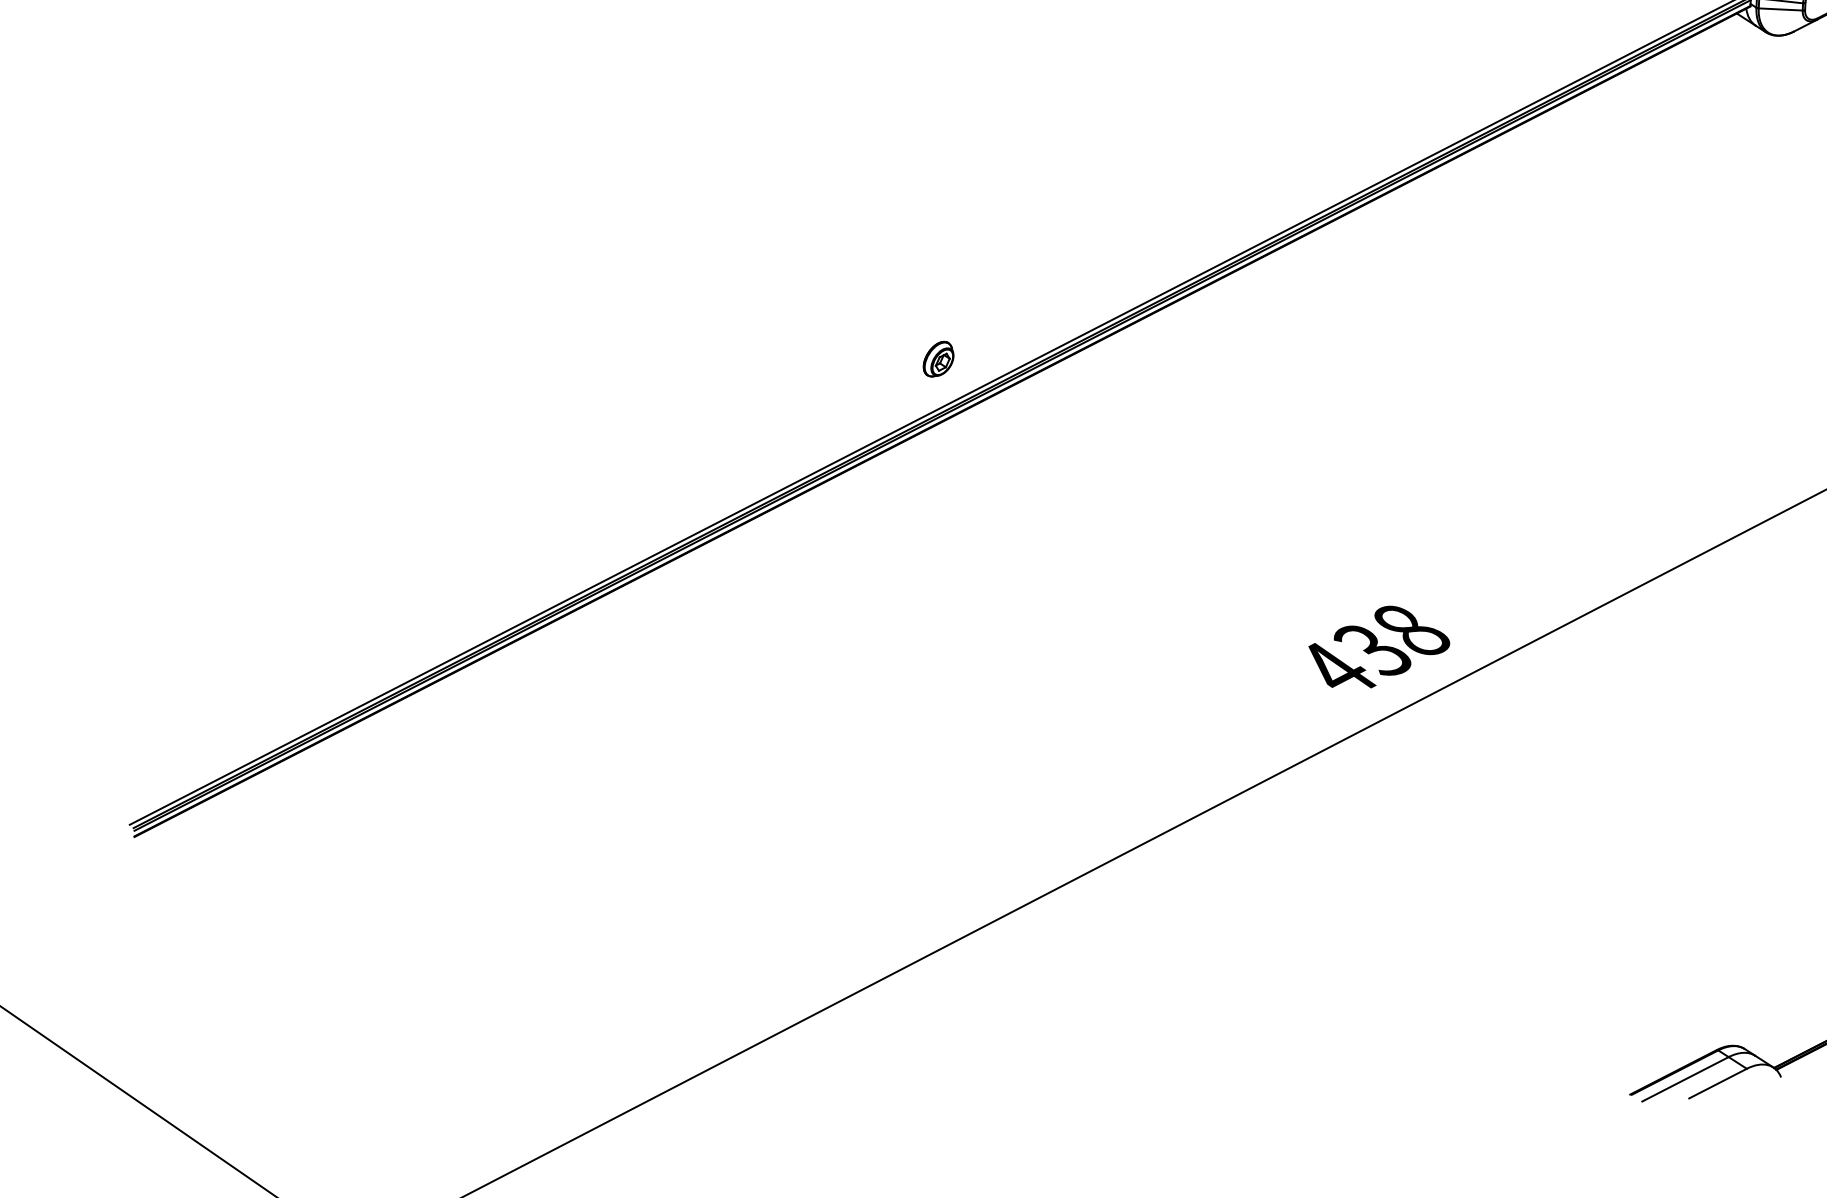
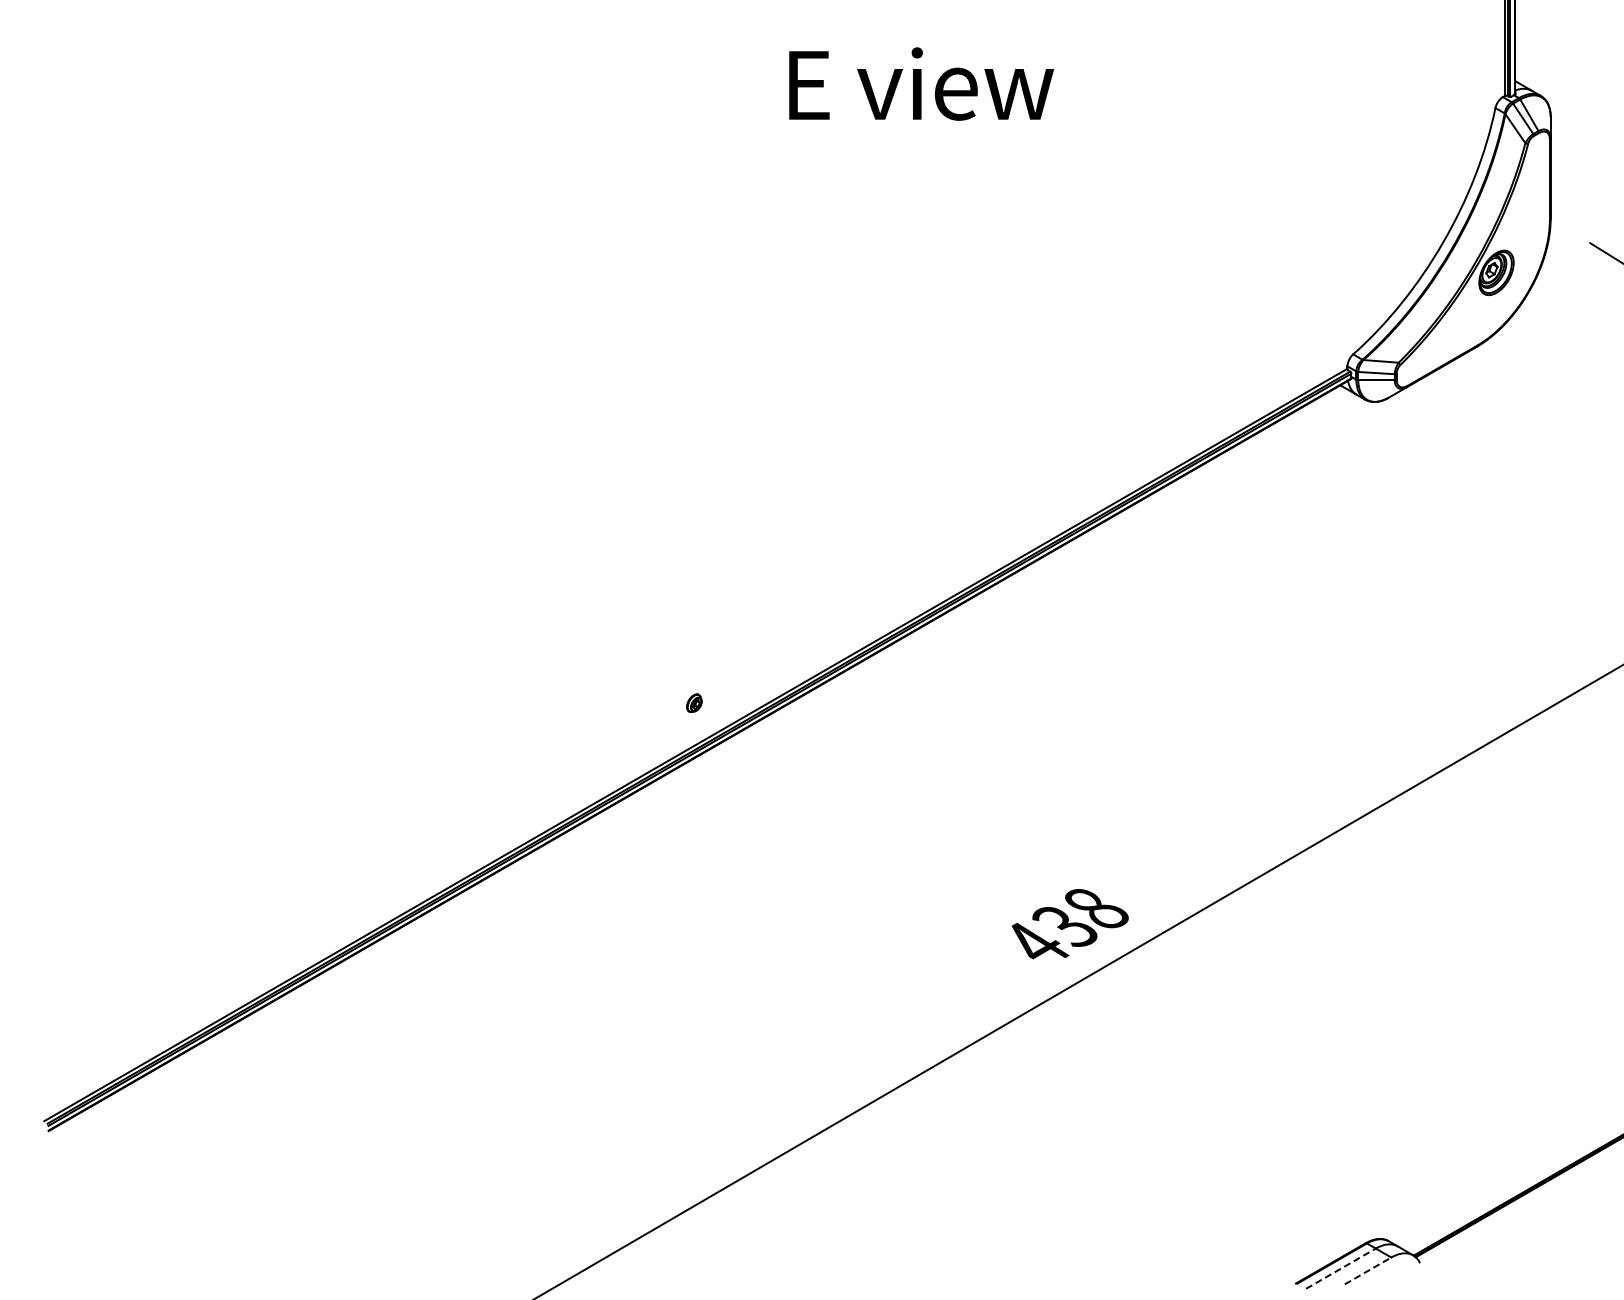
part: (938, 358) -> (694, 702), size x0.6
line: (1686, 1079) -> (1341, 1268), solid -> dashed
line: (1718, 1083) -> (1368, 1270), solid -> dashed

